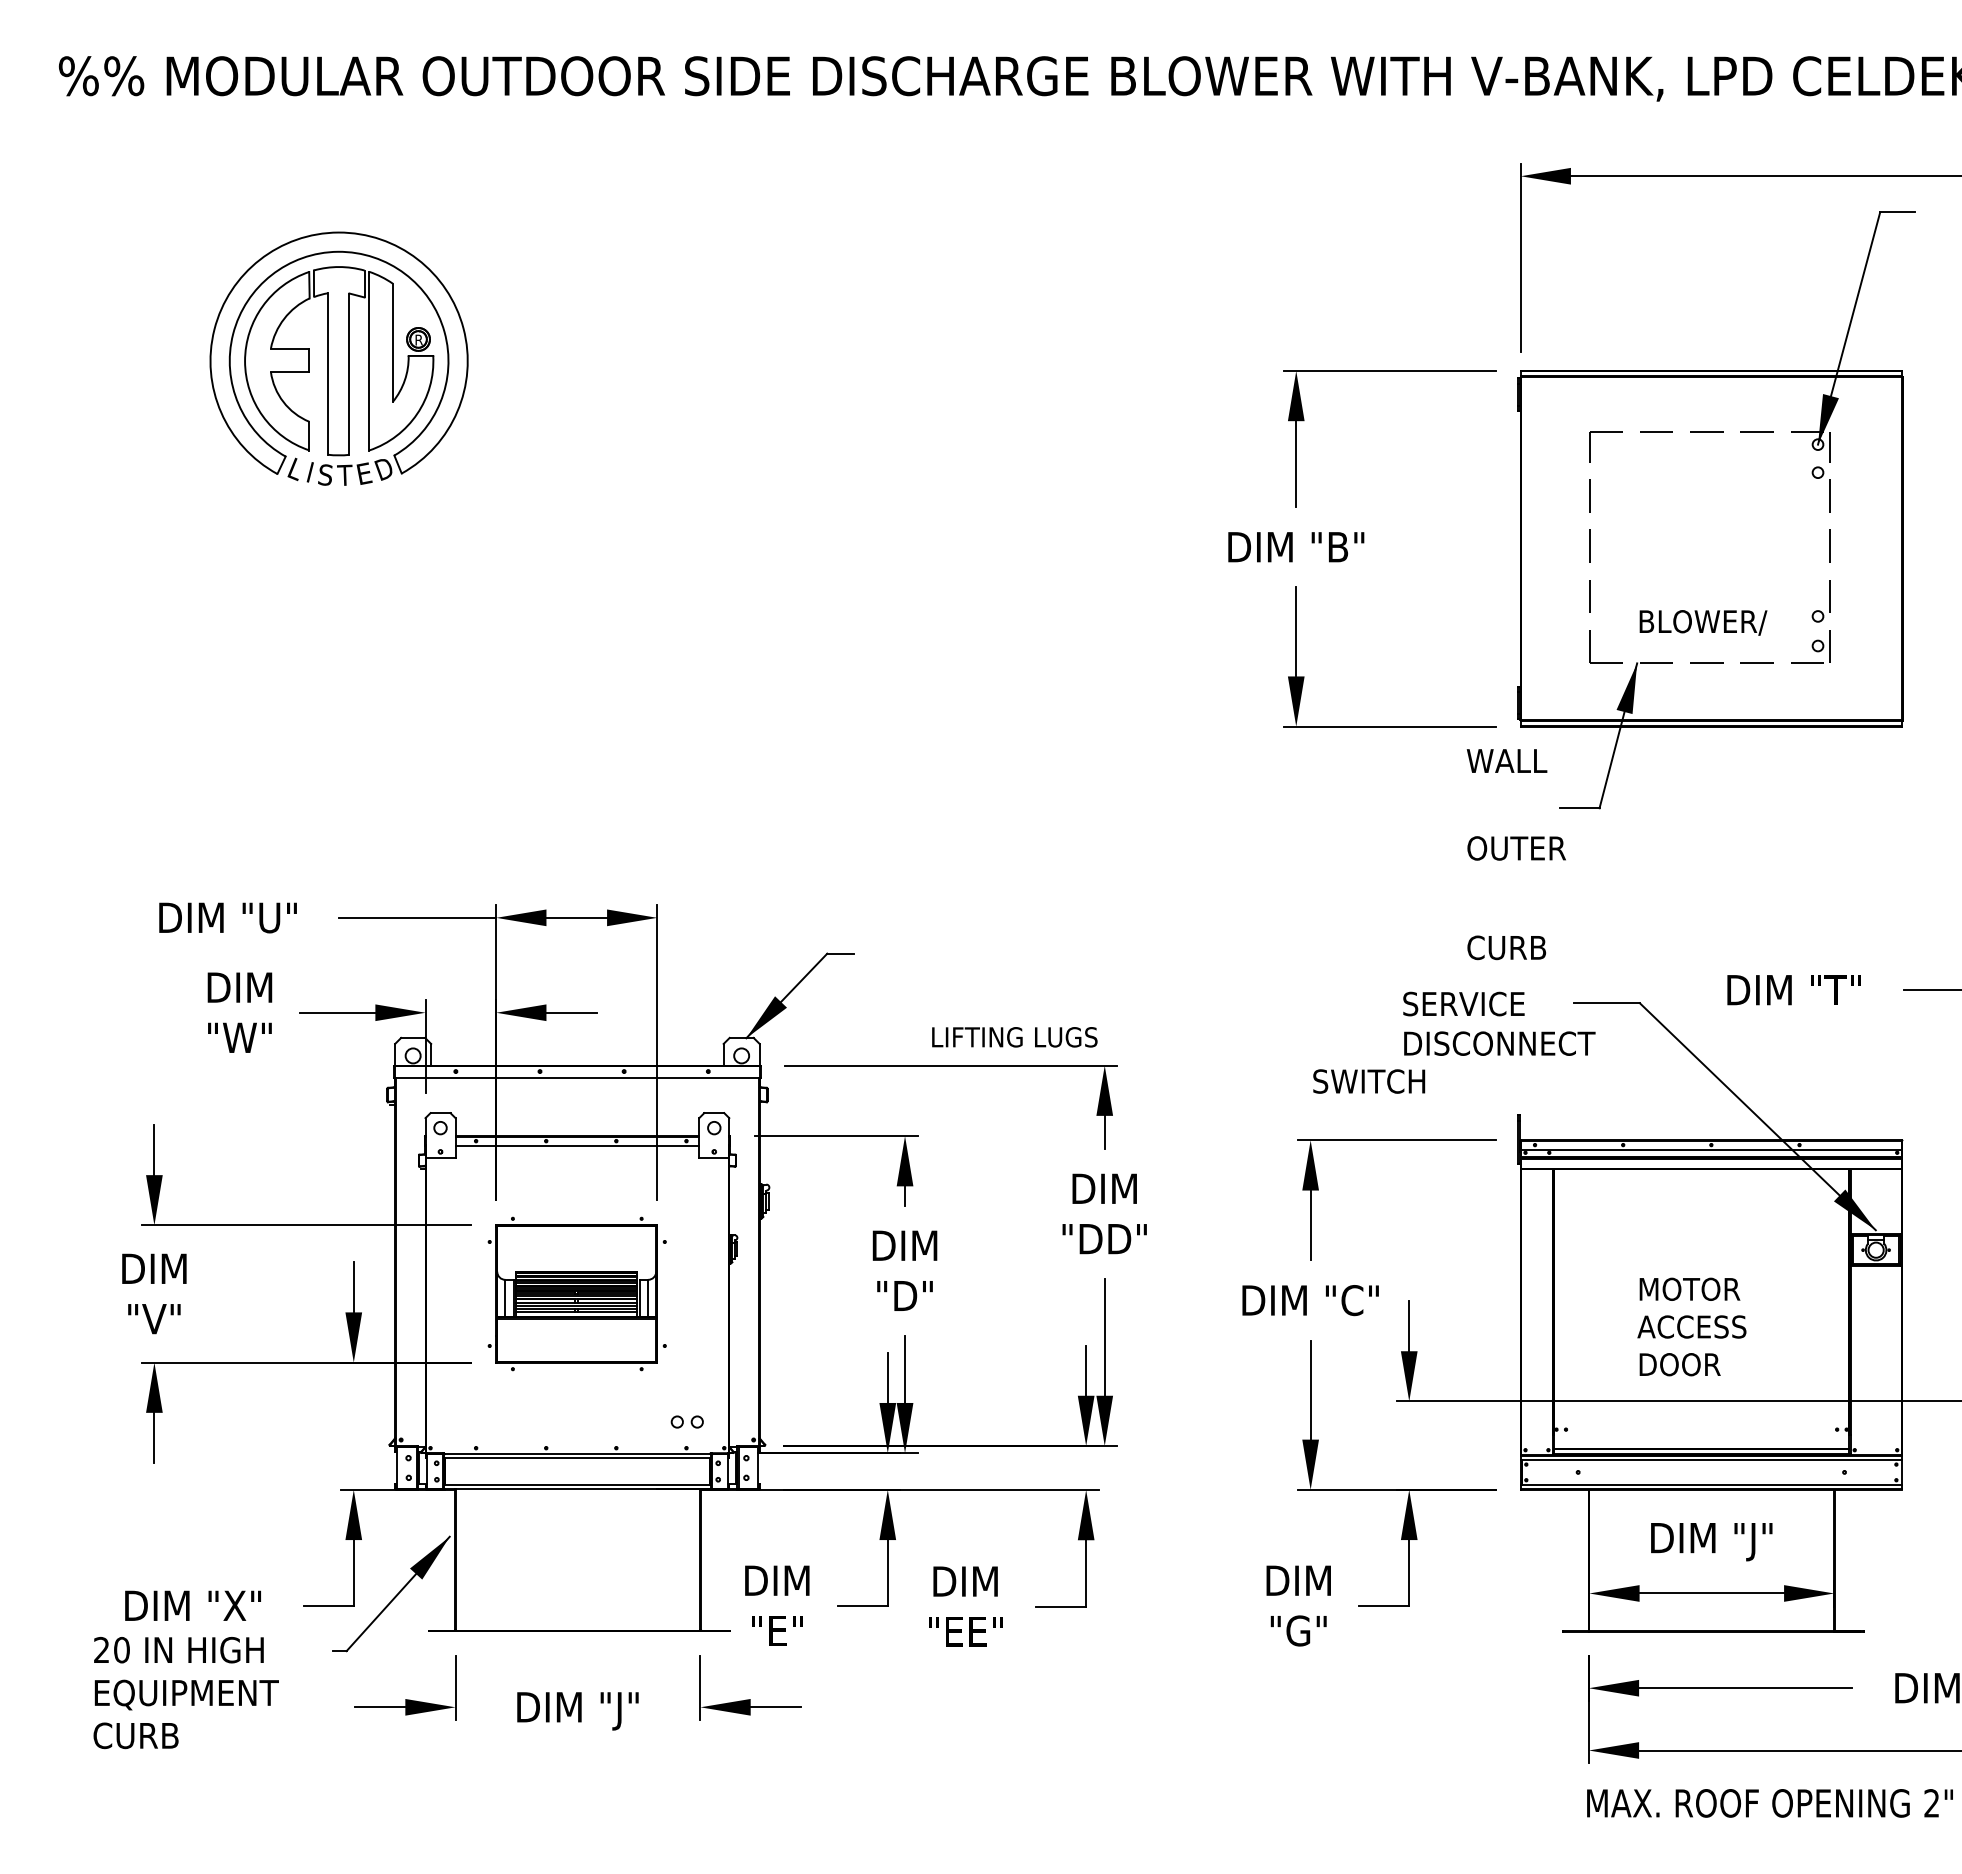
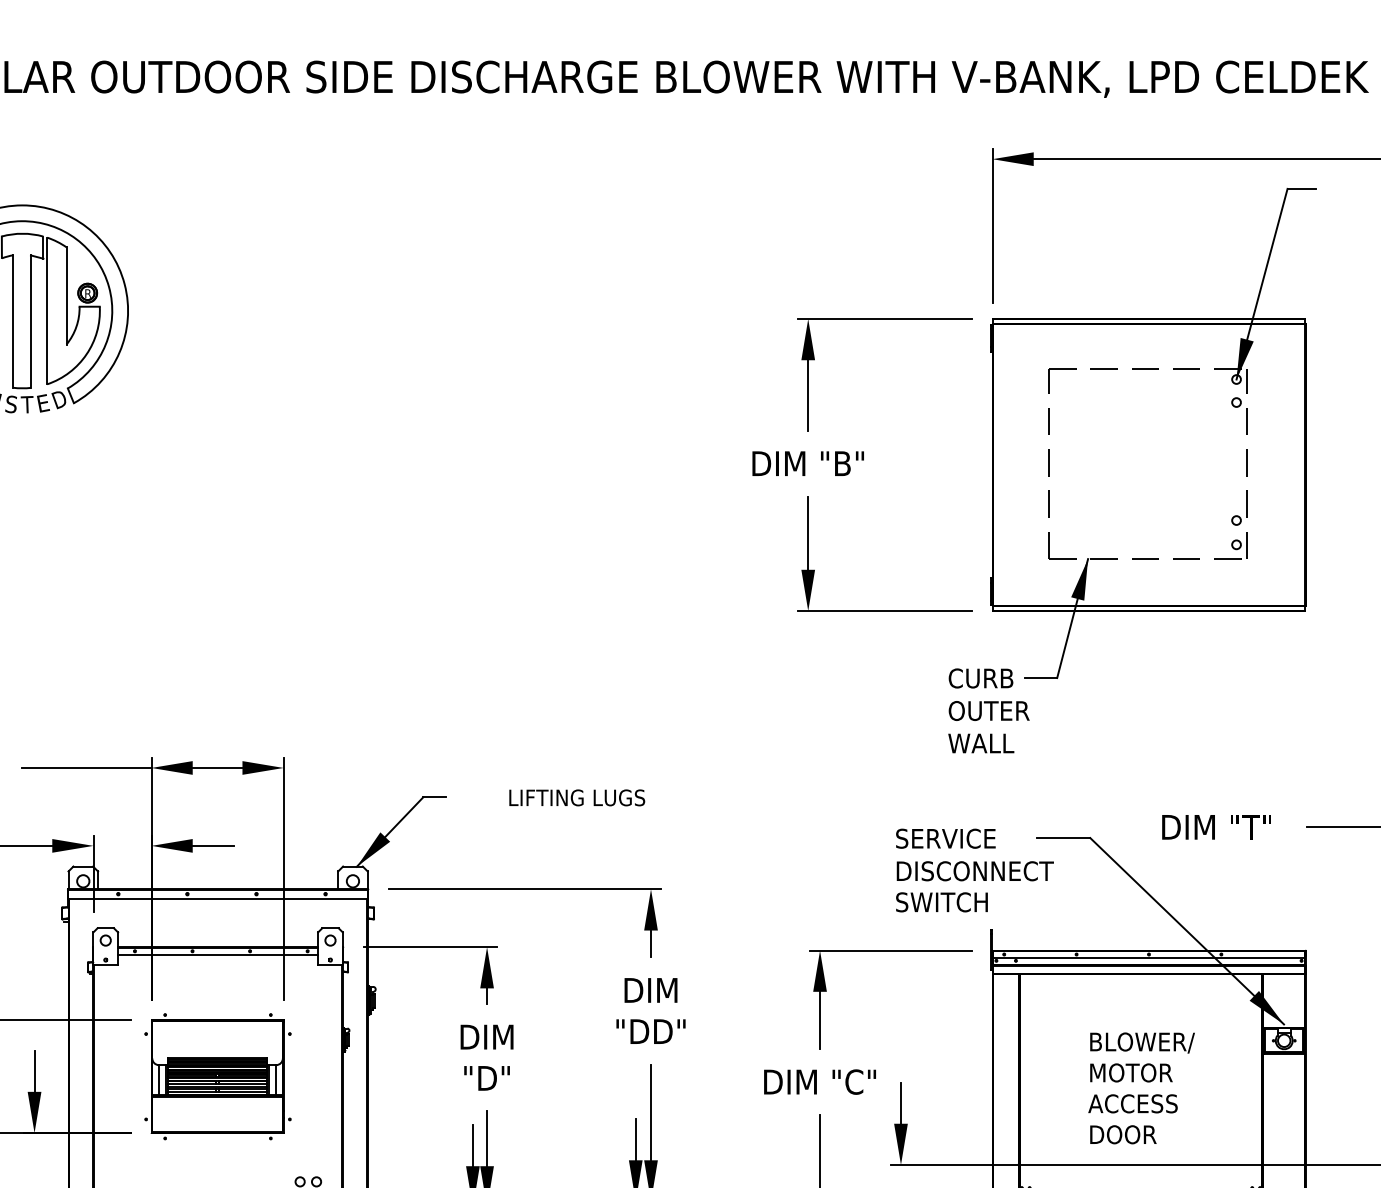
text: (1703, 622) -> (1142, 1042), moved
text: (1506, 760) -> (980, 743), moved
text: (1506, 947) -> (980, 678), moved
text: (1014, 1037) -> (576, 798), moved
text: (1369, 1081) -> (942, 902), moved

